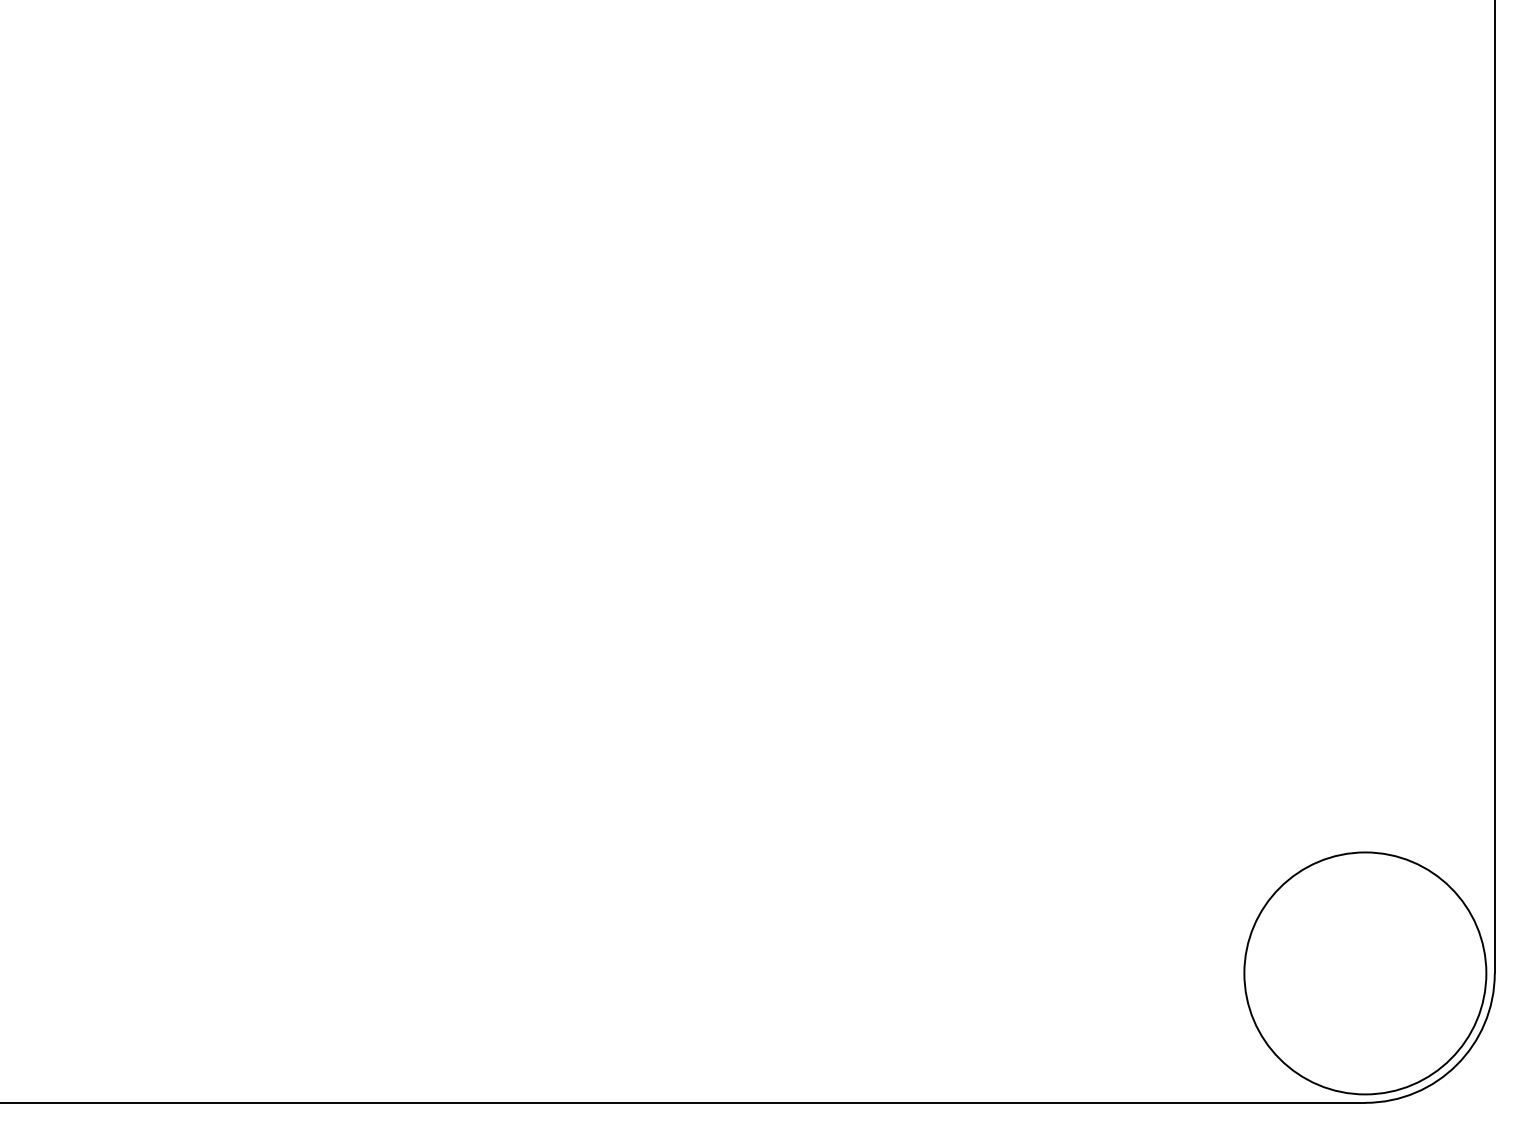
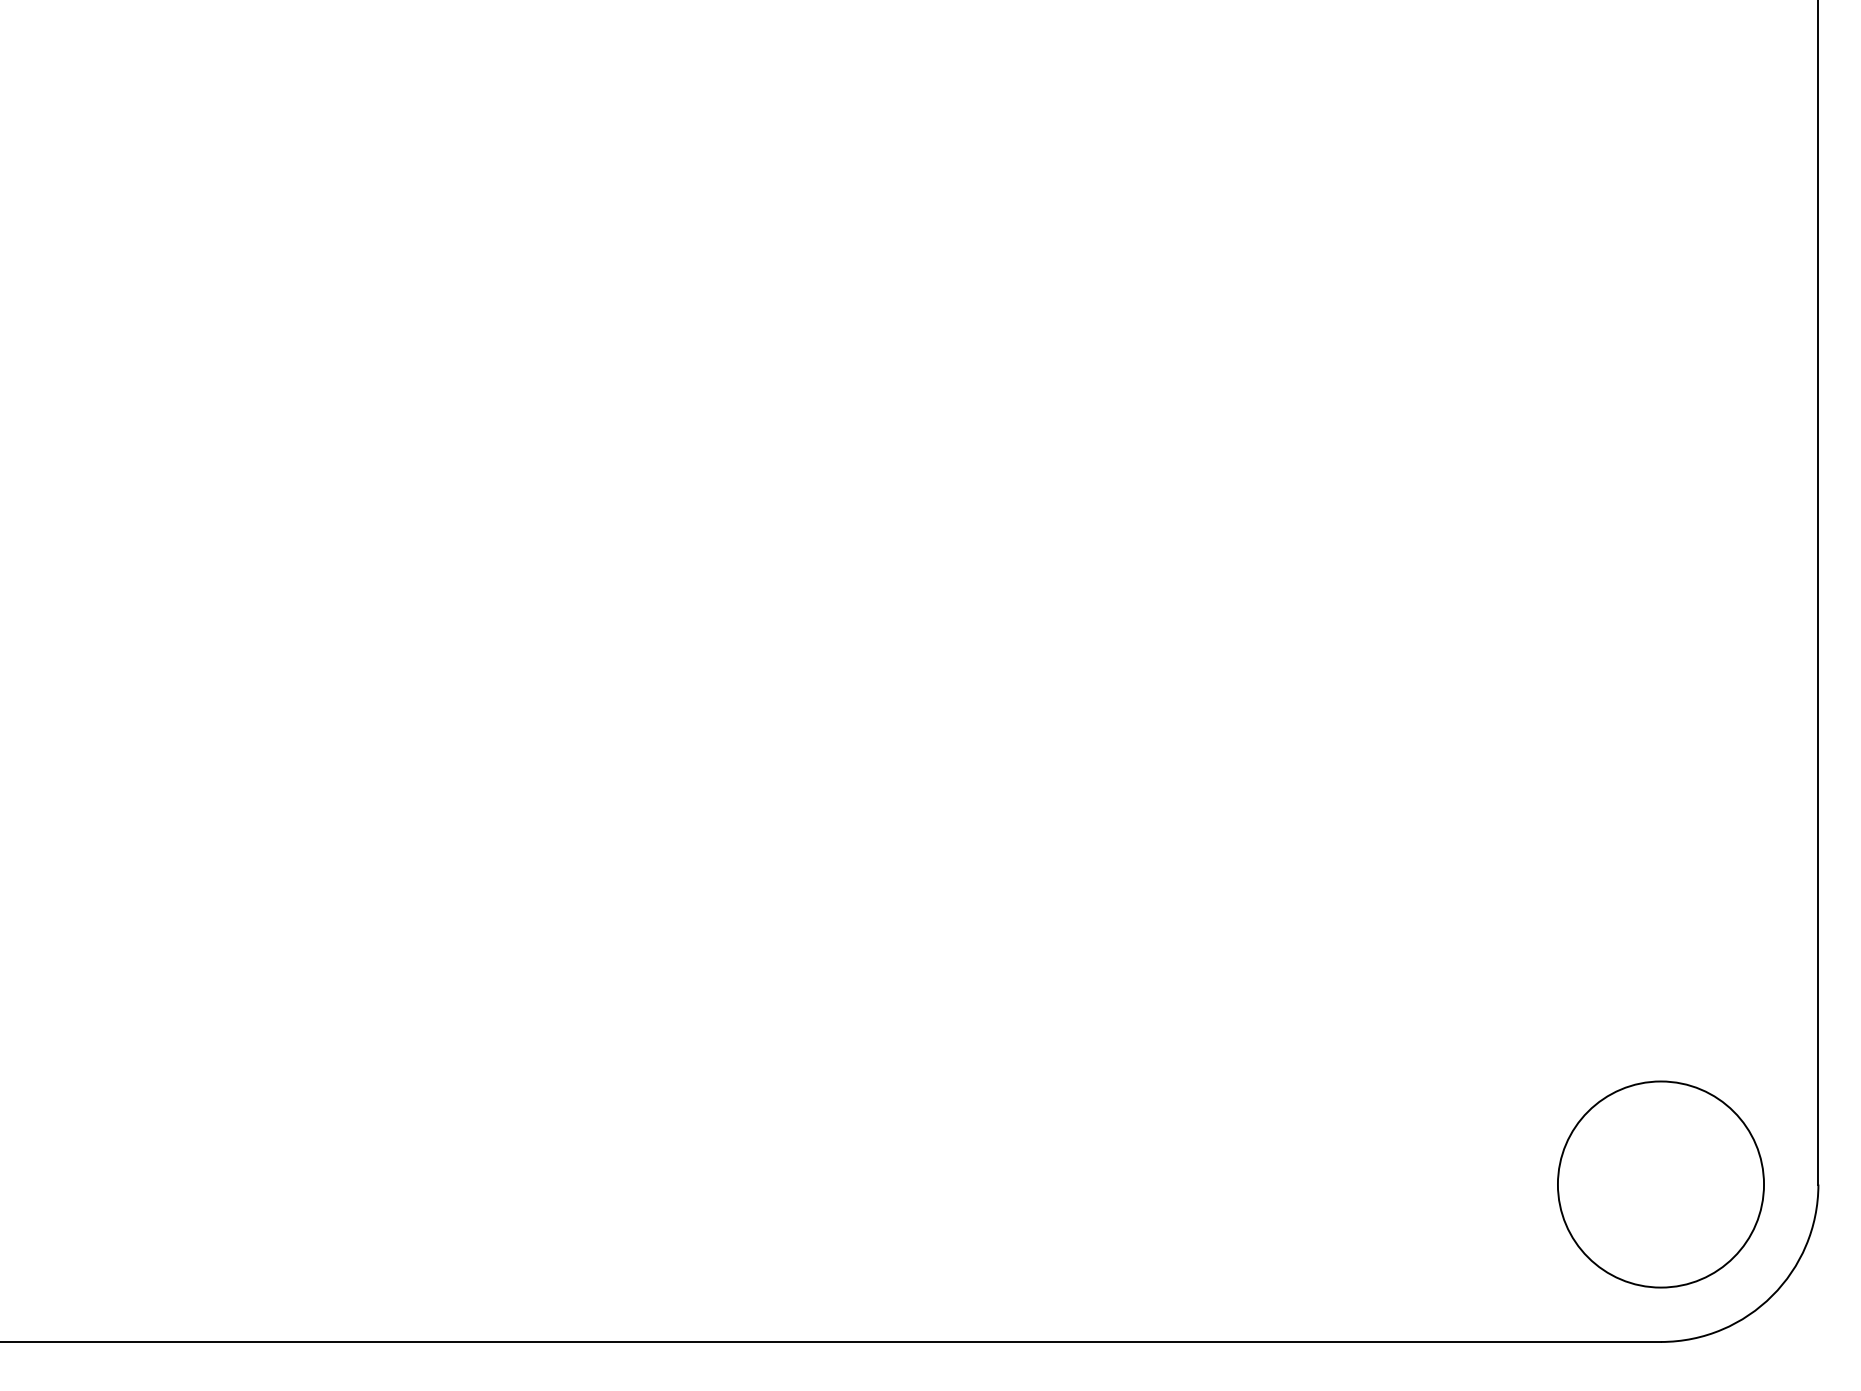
circle: (1364, 973) -> (1660, 1184), size x0.7

